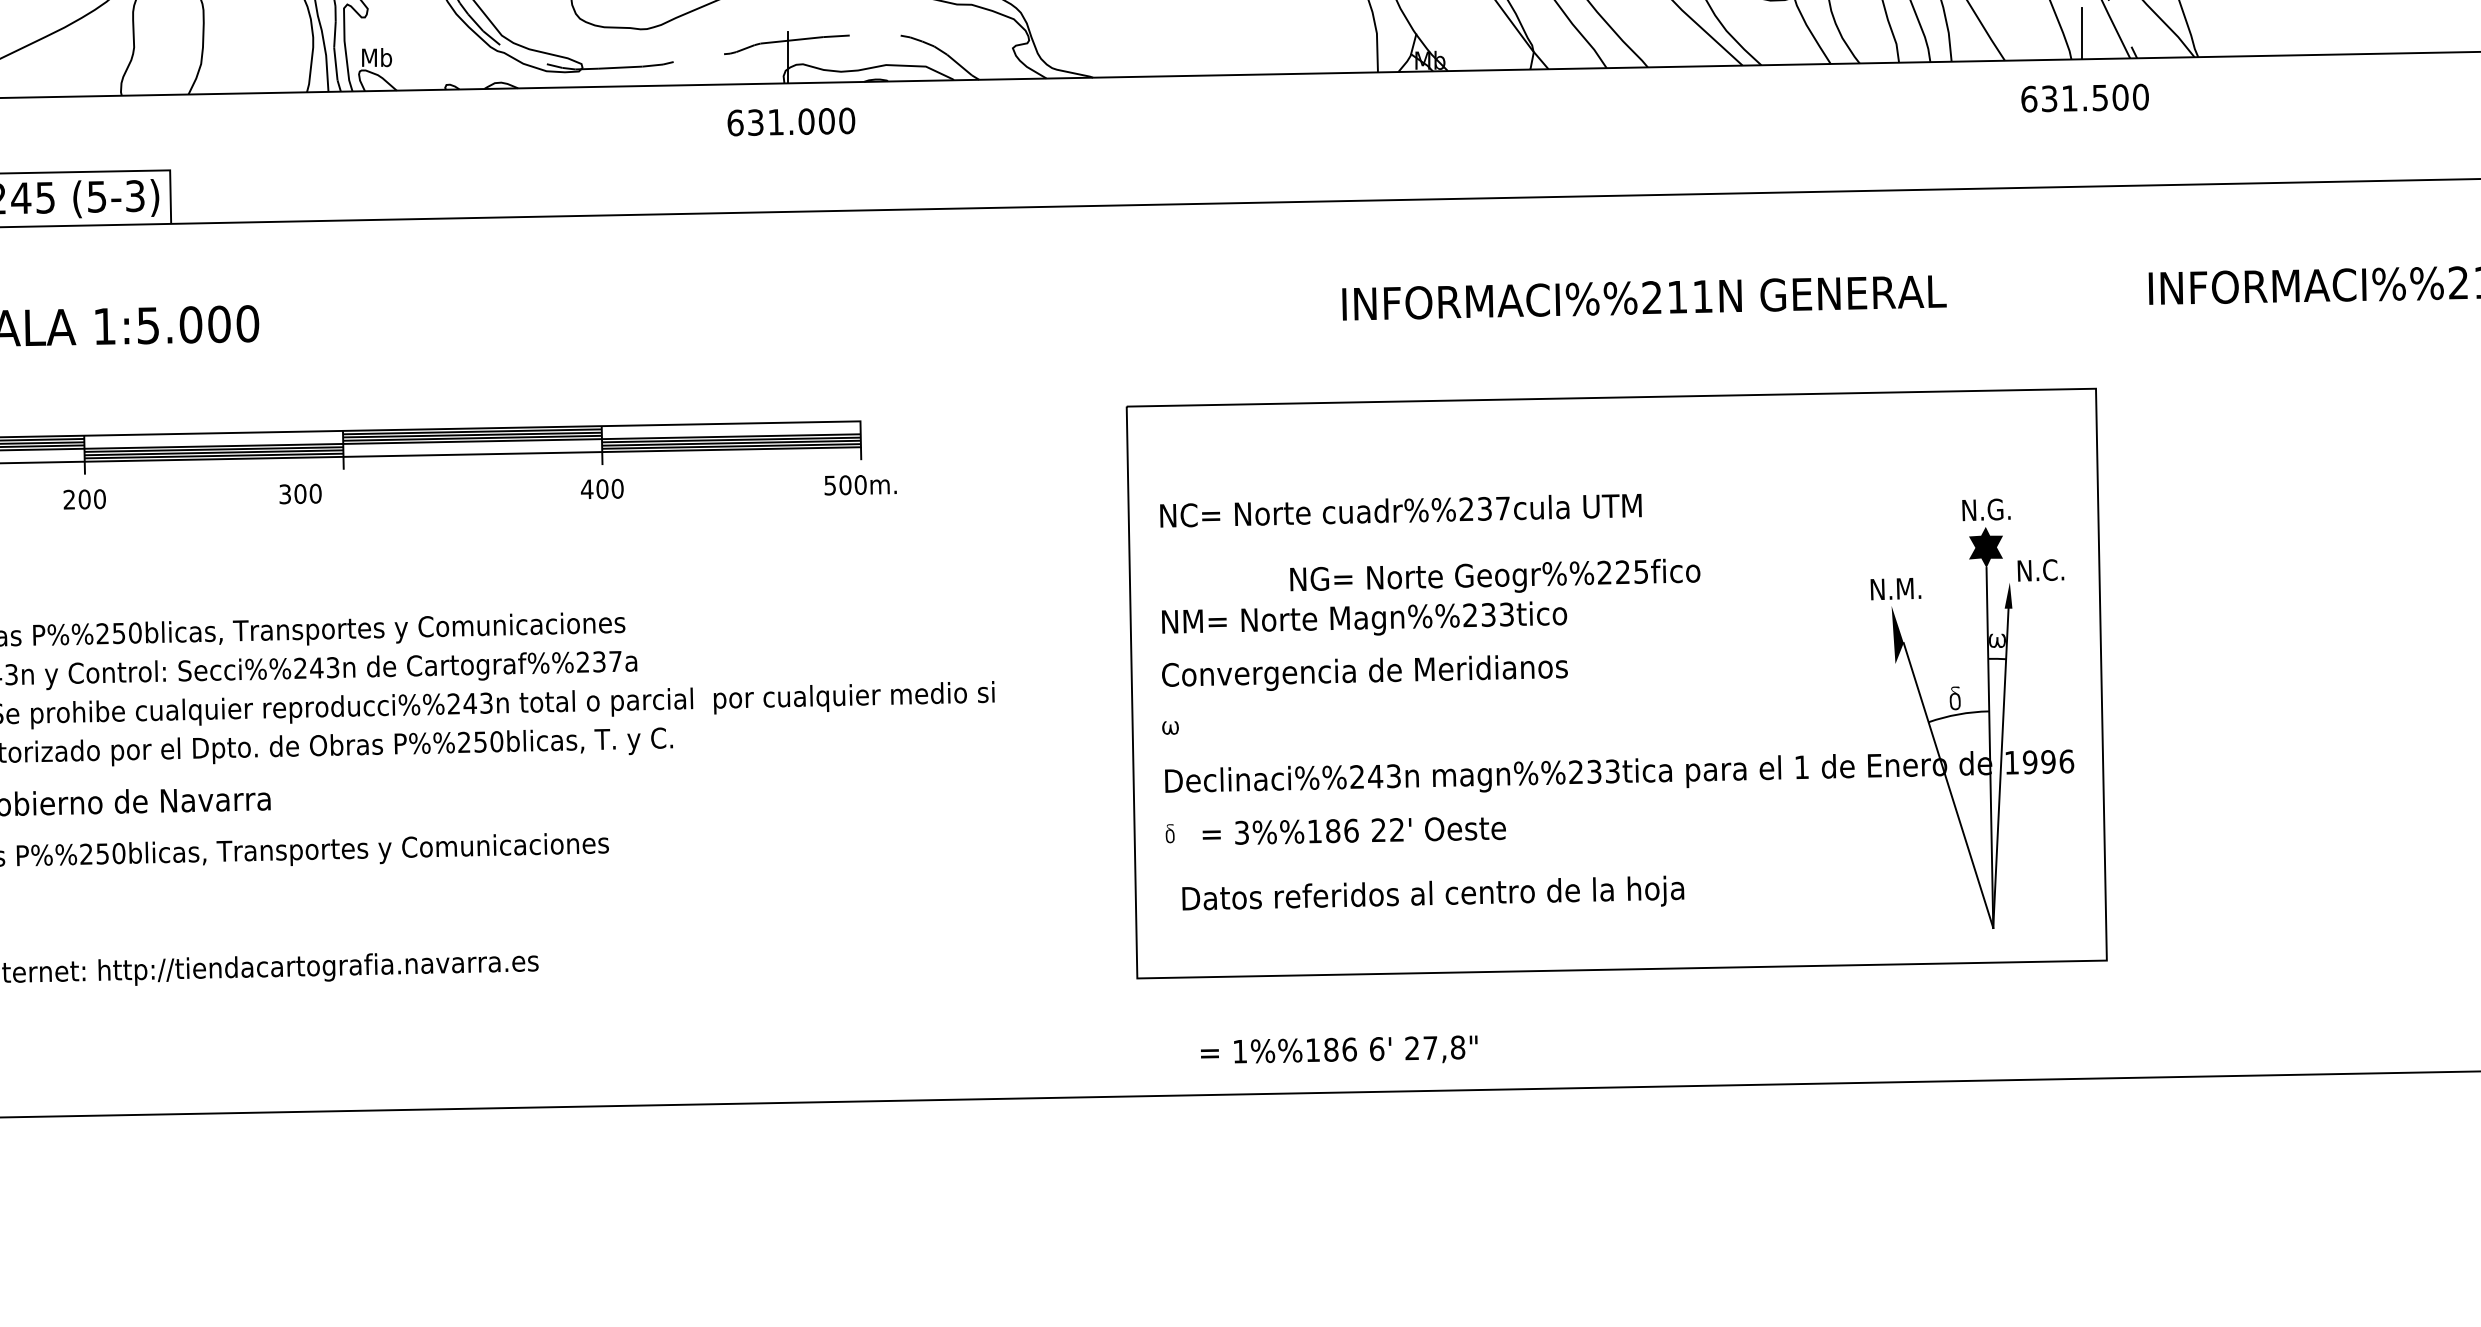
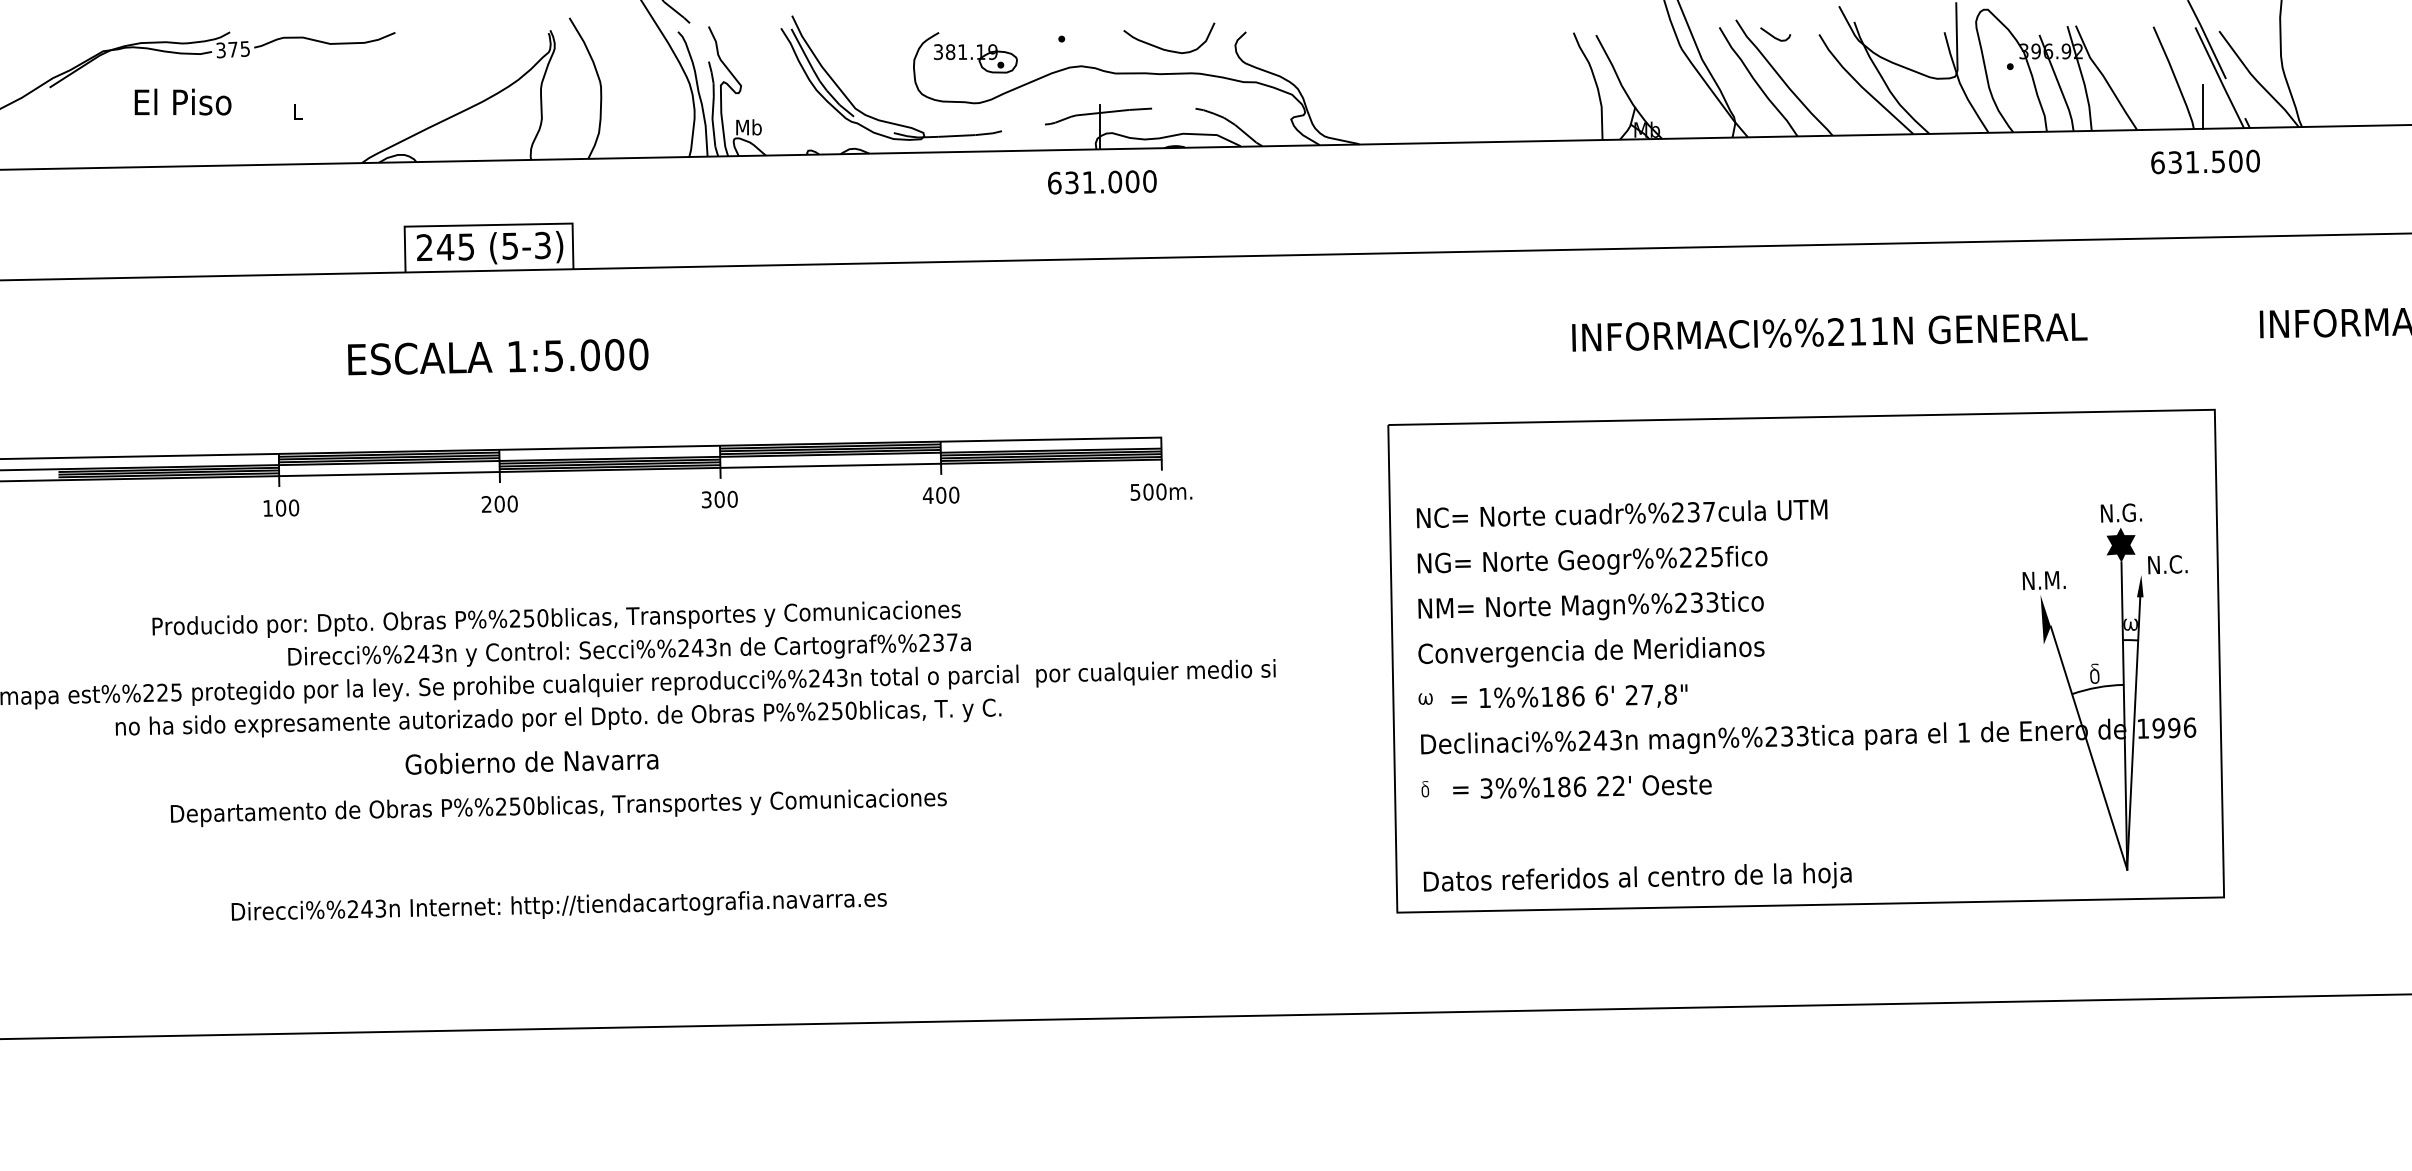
text: (300, 493) -> (719, 499), moved
text: (1495, 574) -> (1592, 559), moved
text: (1433, 892) -> (1637, 876), moved
text: (1339, 1048) -> (1569, 695), moved

